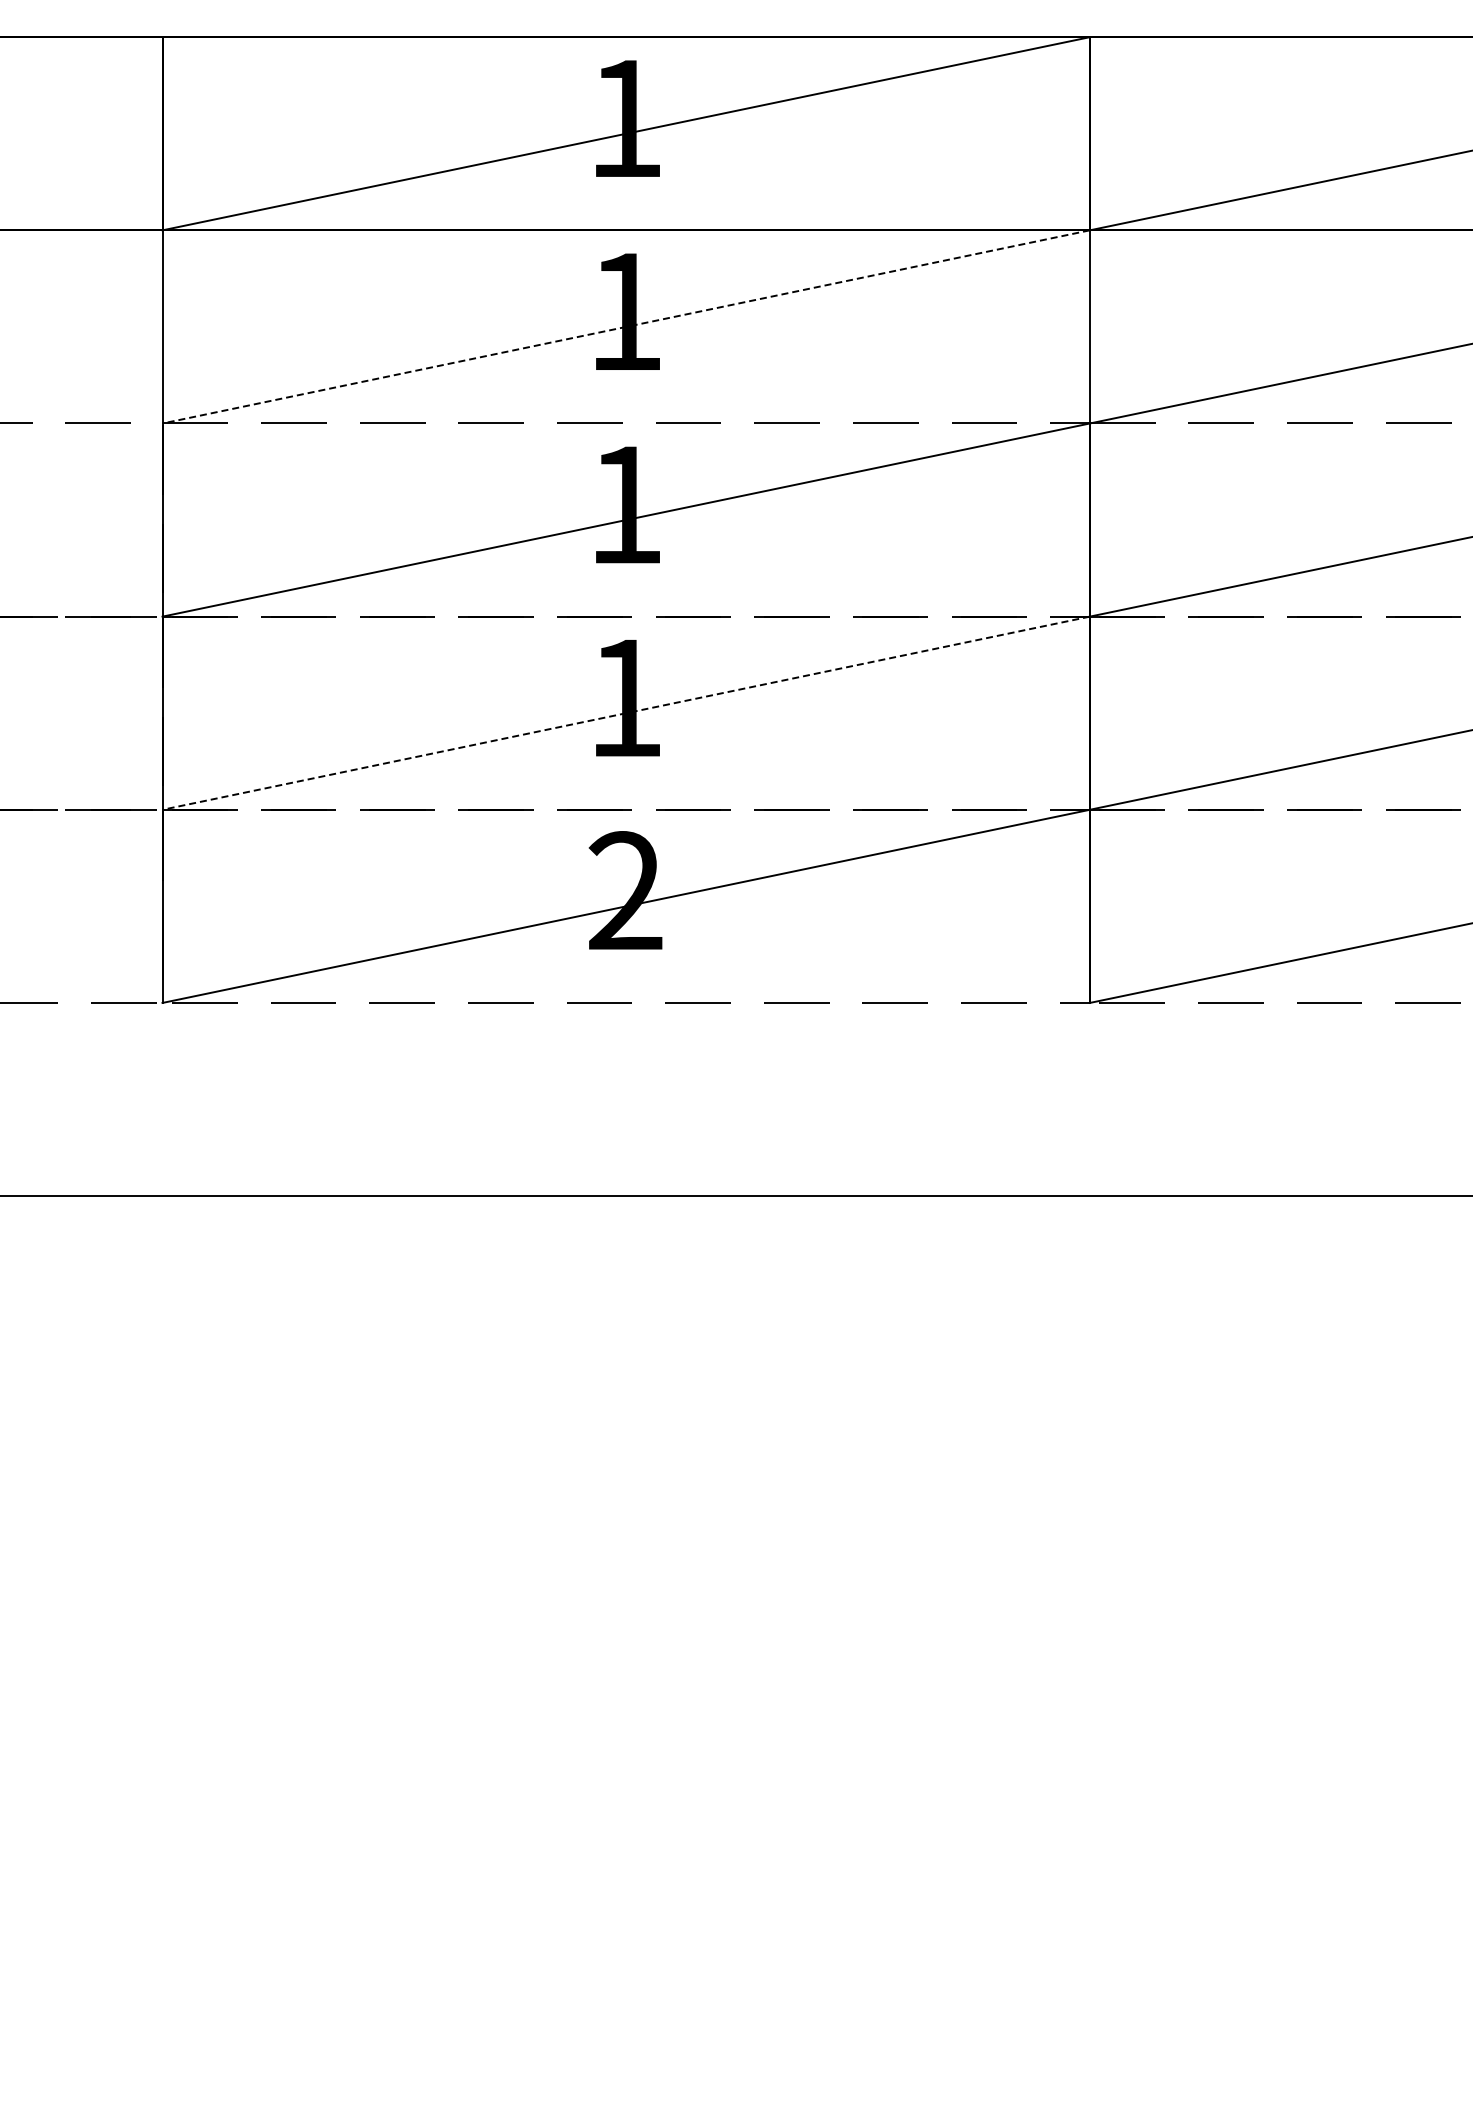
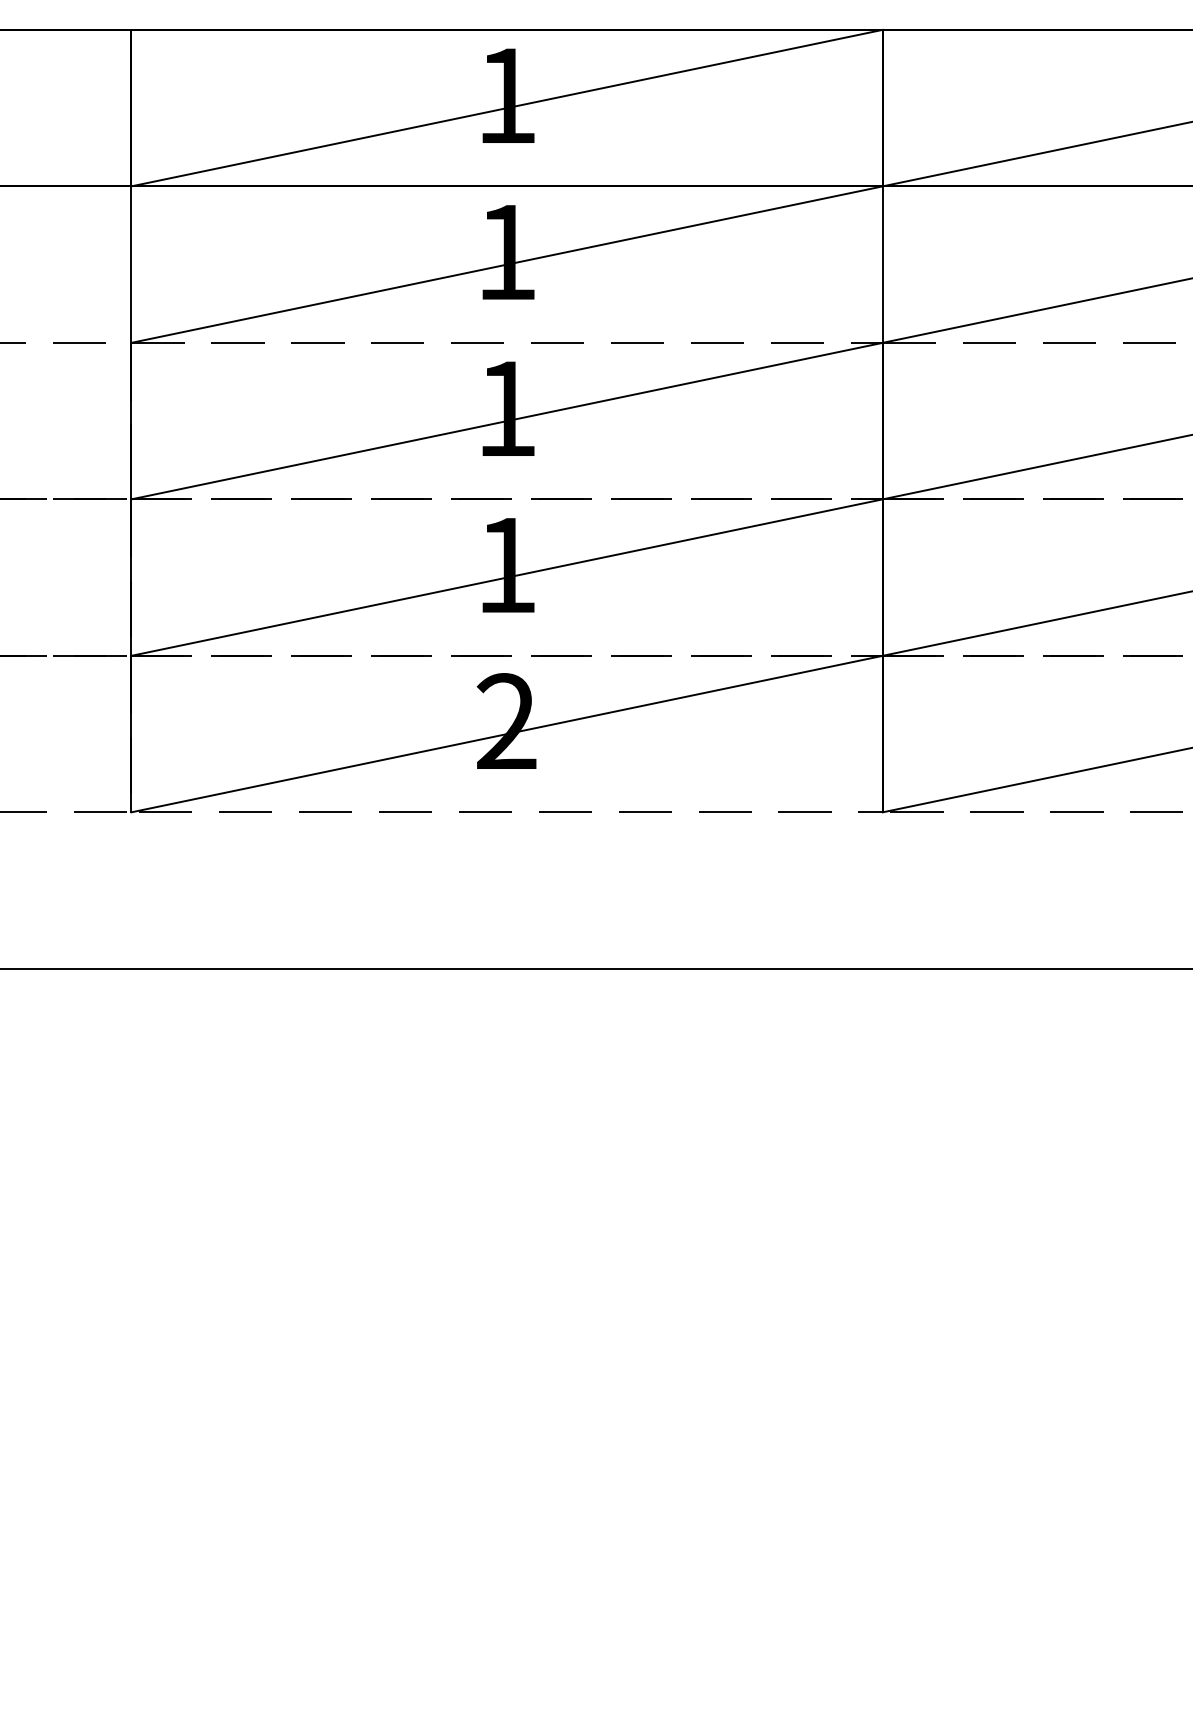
line: (626, 326) -> (507, 264), dashed -> solid
line: (626, 713) -> (507, 577), dashed -> solid

